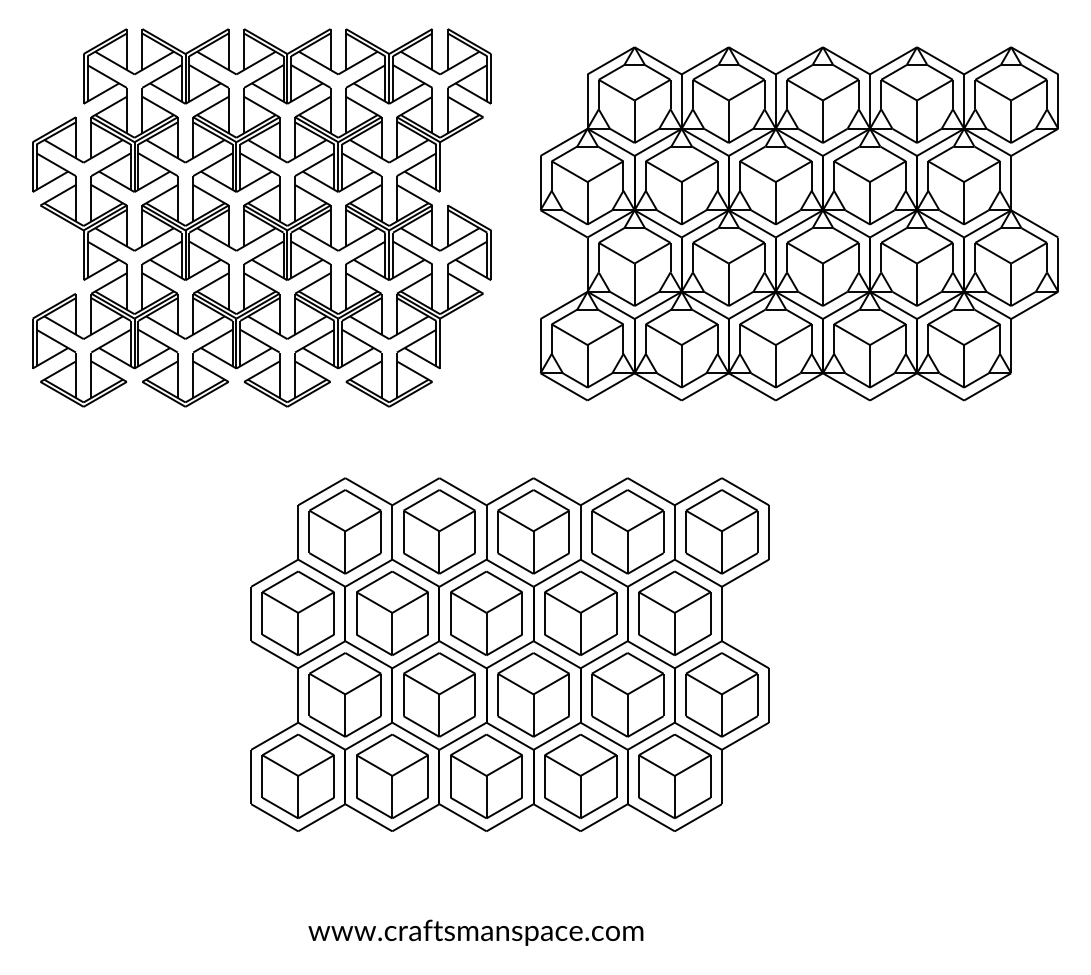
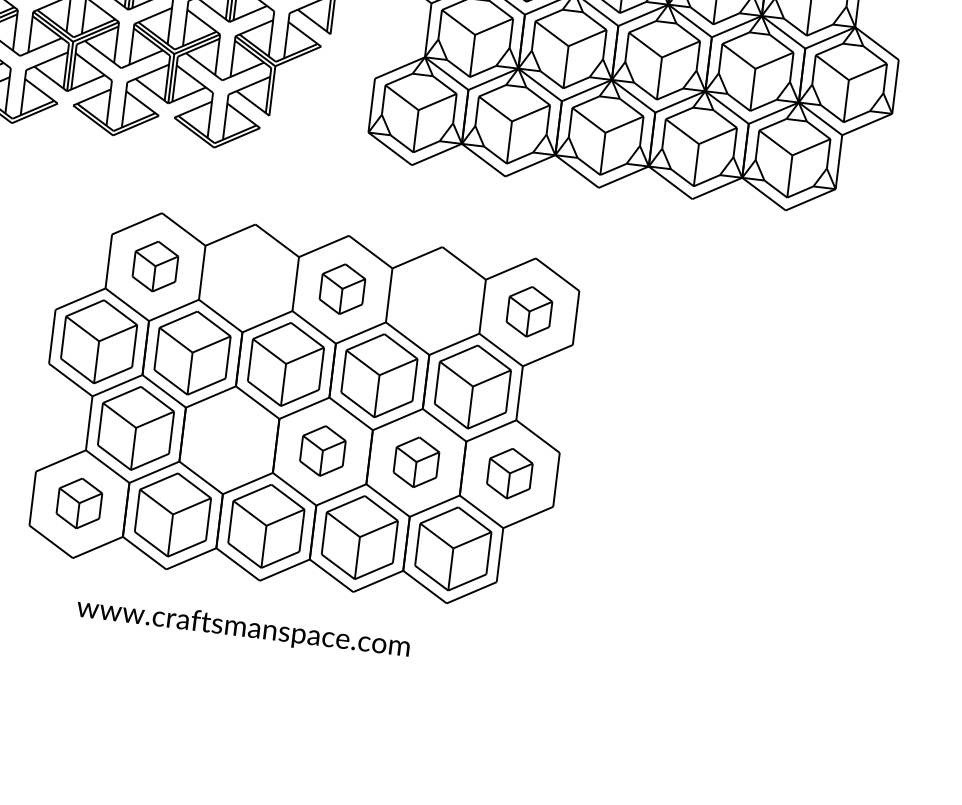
part: (344, 531) -> (154, 266), size x0.6
part: (439, 531) -> (249, 277), removed
part: (533, 531) -> (342, 288), size x0.6
part: (627, 531) -> (435, 300), removed
part: (721, 531) -> (529, 311), size x0.6
part: (439, 694) -> (229, 439), removed
part: (533, 694) -> (322, 450), size x0.6
part: (627, 694) -> (416, 461), size x0.6
part: (721, 694) -> (509, 473), size x0.6
part: (297, 775) -> (78, 502), size x0.6
text: (475, 932) -> (242, 628), moved

